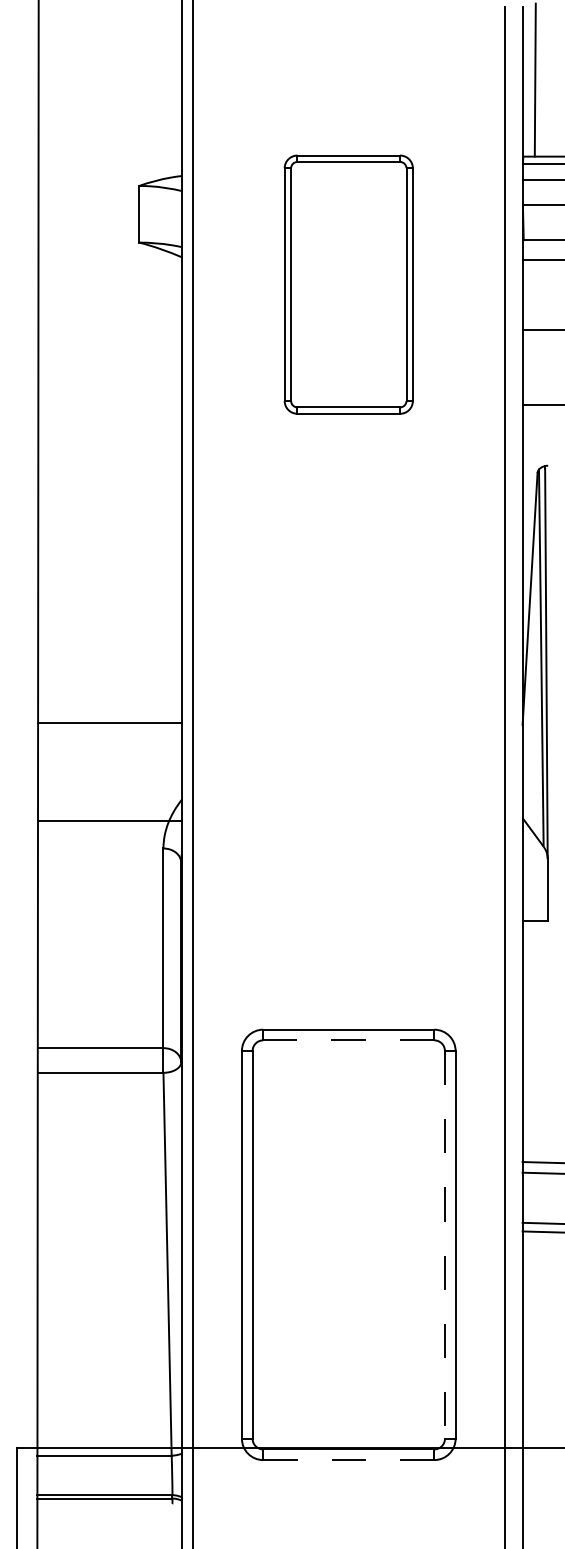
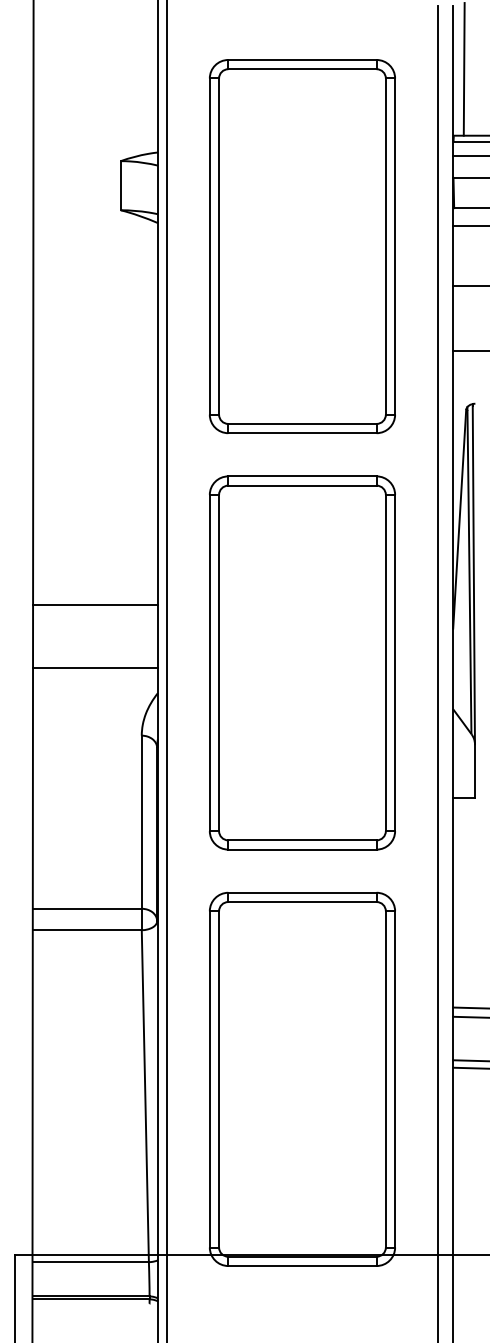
part: (348, 284) -> (302, 246), size x1.67
line: (110, 723) -> (95, 605), moved
part: (348, 764) -> (302, 662), added
line: (110, 820) -> (95, 667), moved
line: (348, 1040) -> (302, 902), dashed -> solid
line: (444, 1245) -> (385, 1079), dashed -> solid
line: (347, 1460) -> (301, 1266), dashed -> solid

